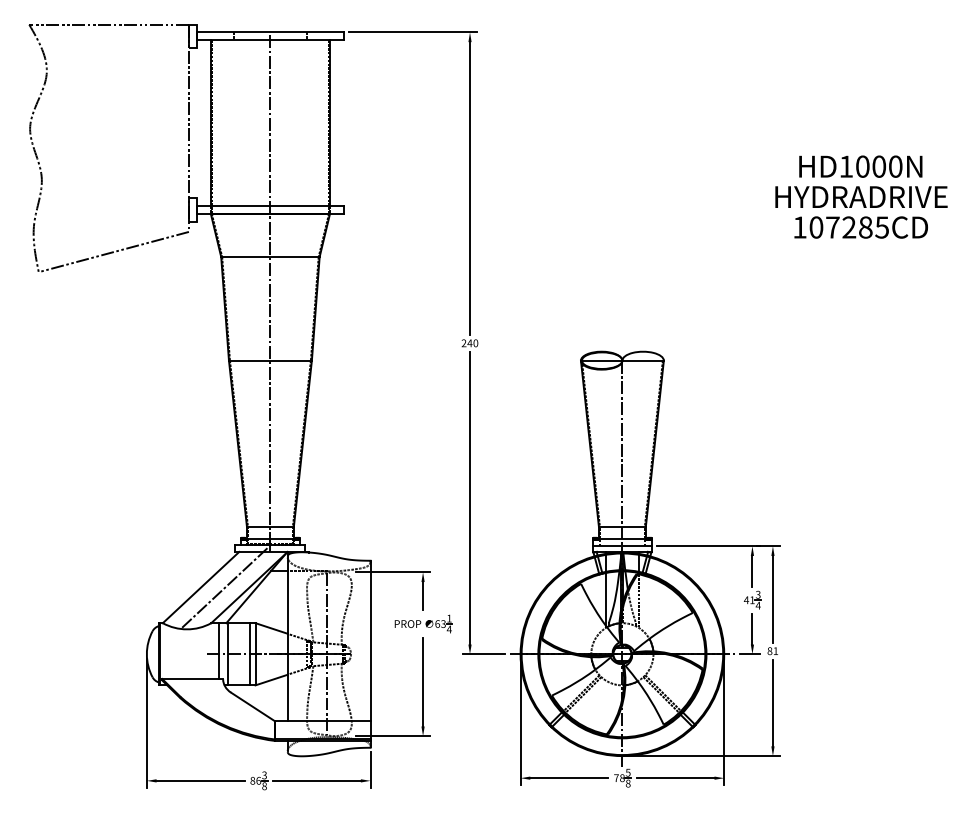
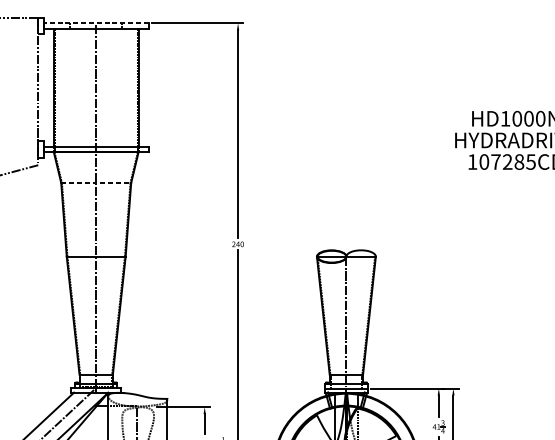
line: (270, 32) -> (96, 23), solid -> dashed
line: (270, 257) -> (96, 183), solid -> dashed

